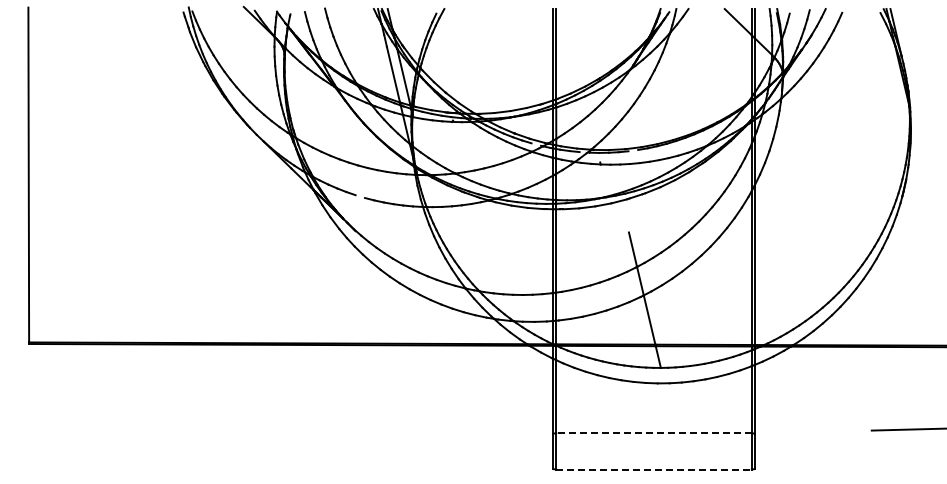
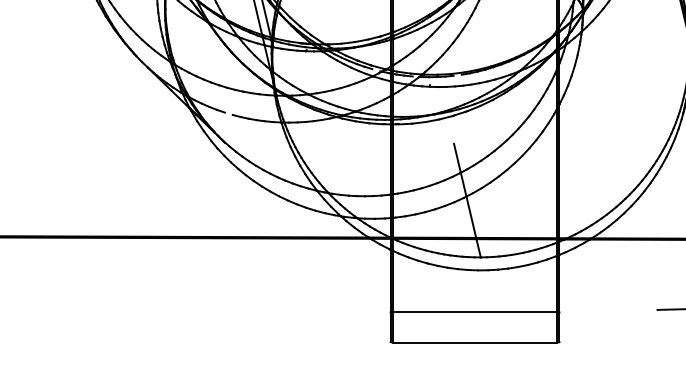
line: (654, 433) -> (475, 312), dashed -> solid
line: (654, 469) -> (475, 342), dashed -> solid

